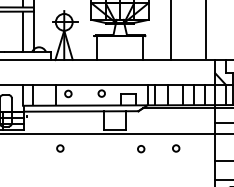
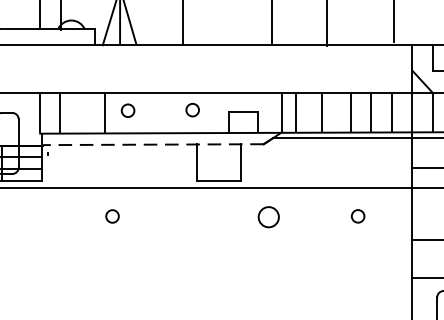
line: (80, 111) -> (151, 144), solid -> dashed
circle: (176, 148) -> (358, 216), moved
circle: (141, 149) -> (269, 218), size x1.6

